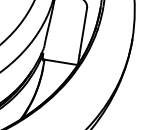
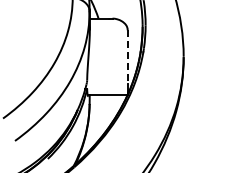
line: (83, 32) -> (127, 57), solid -> dashed

